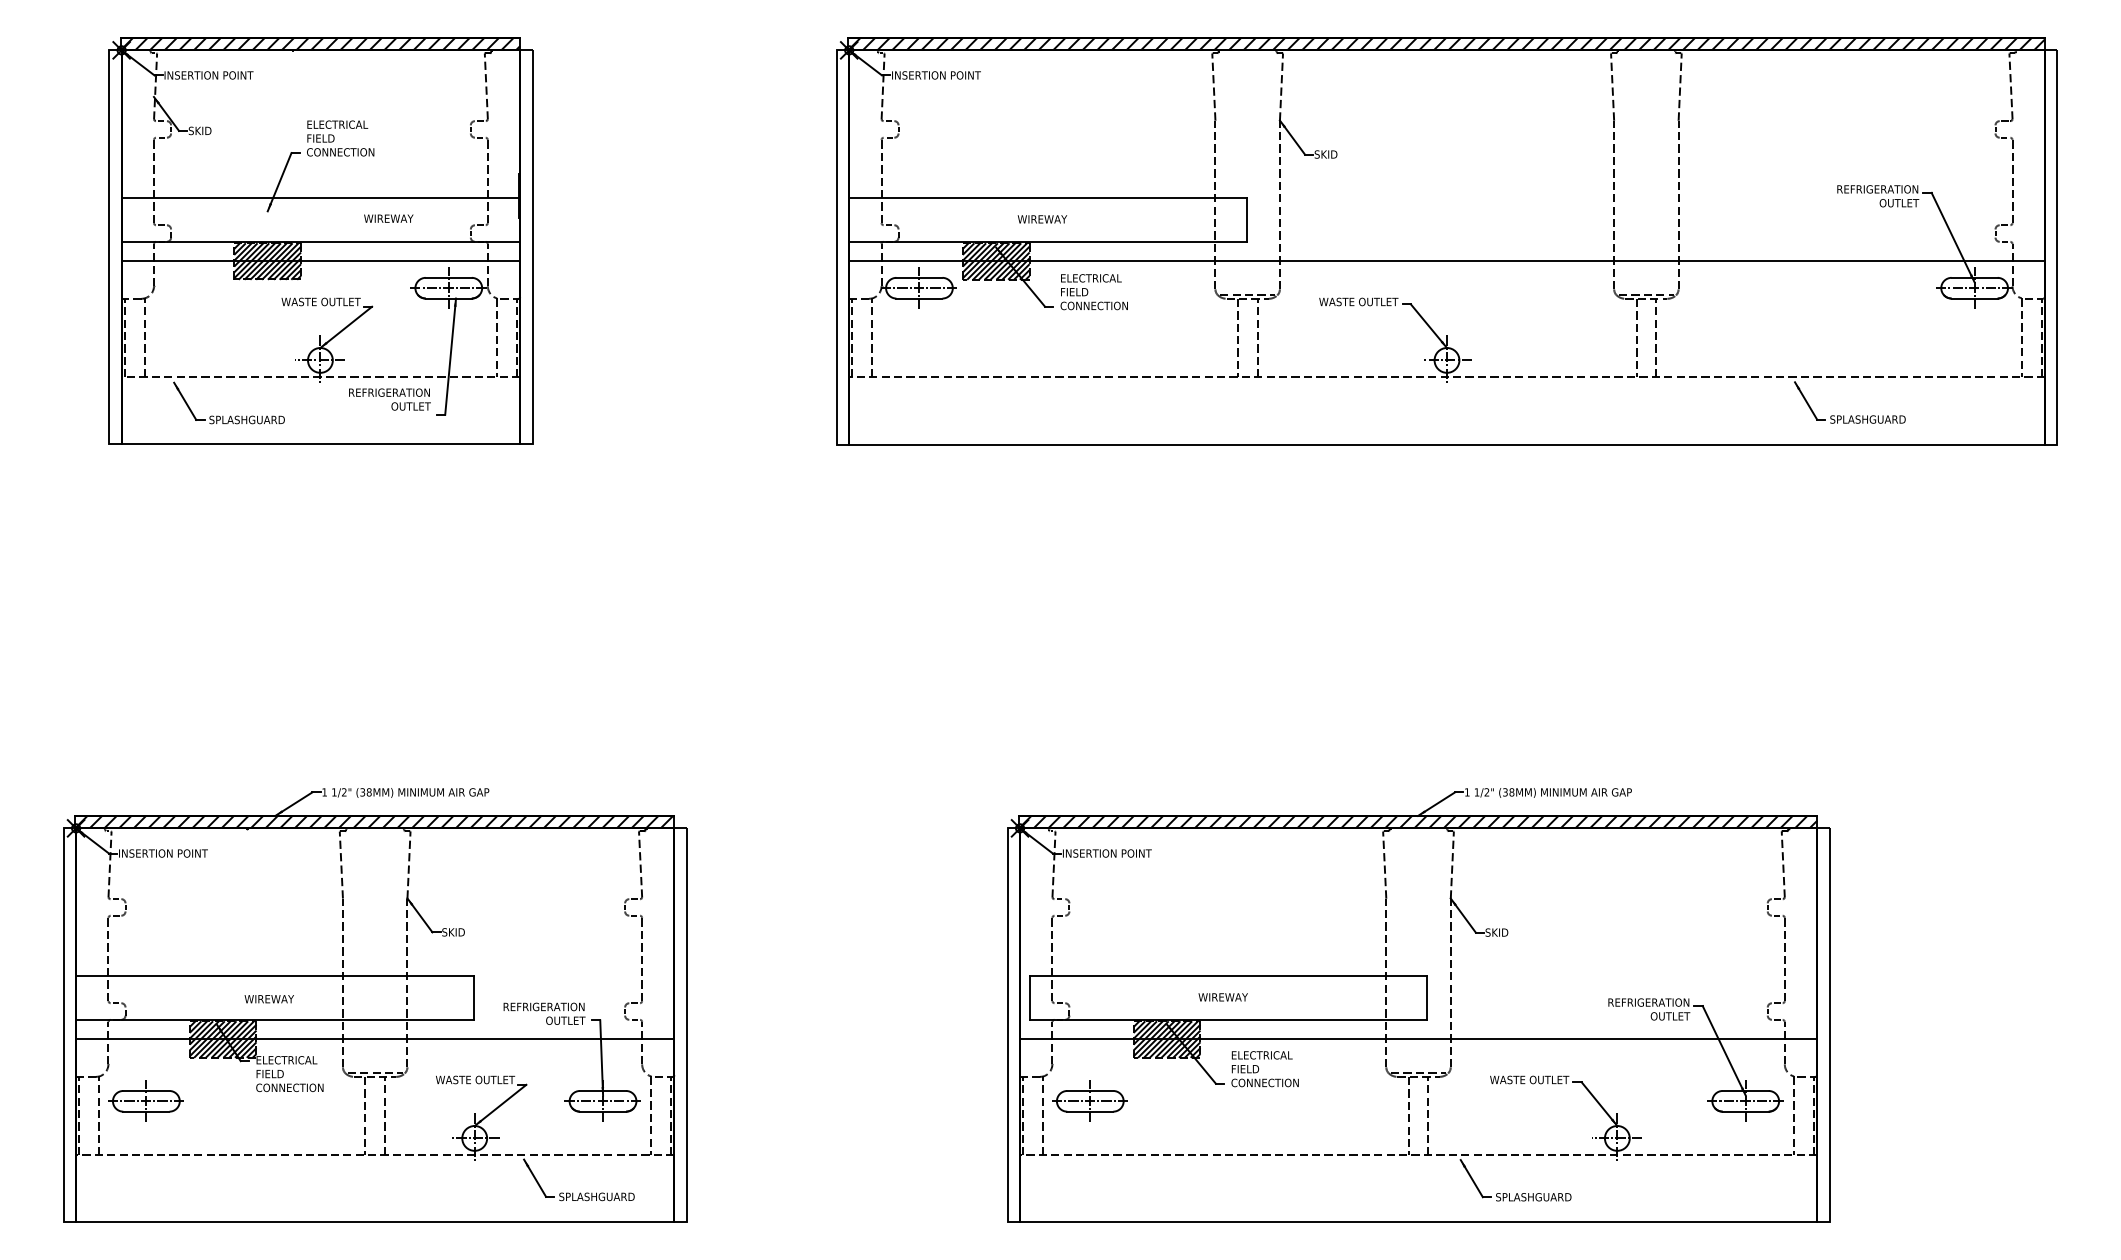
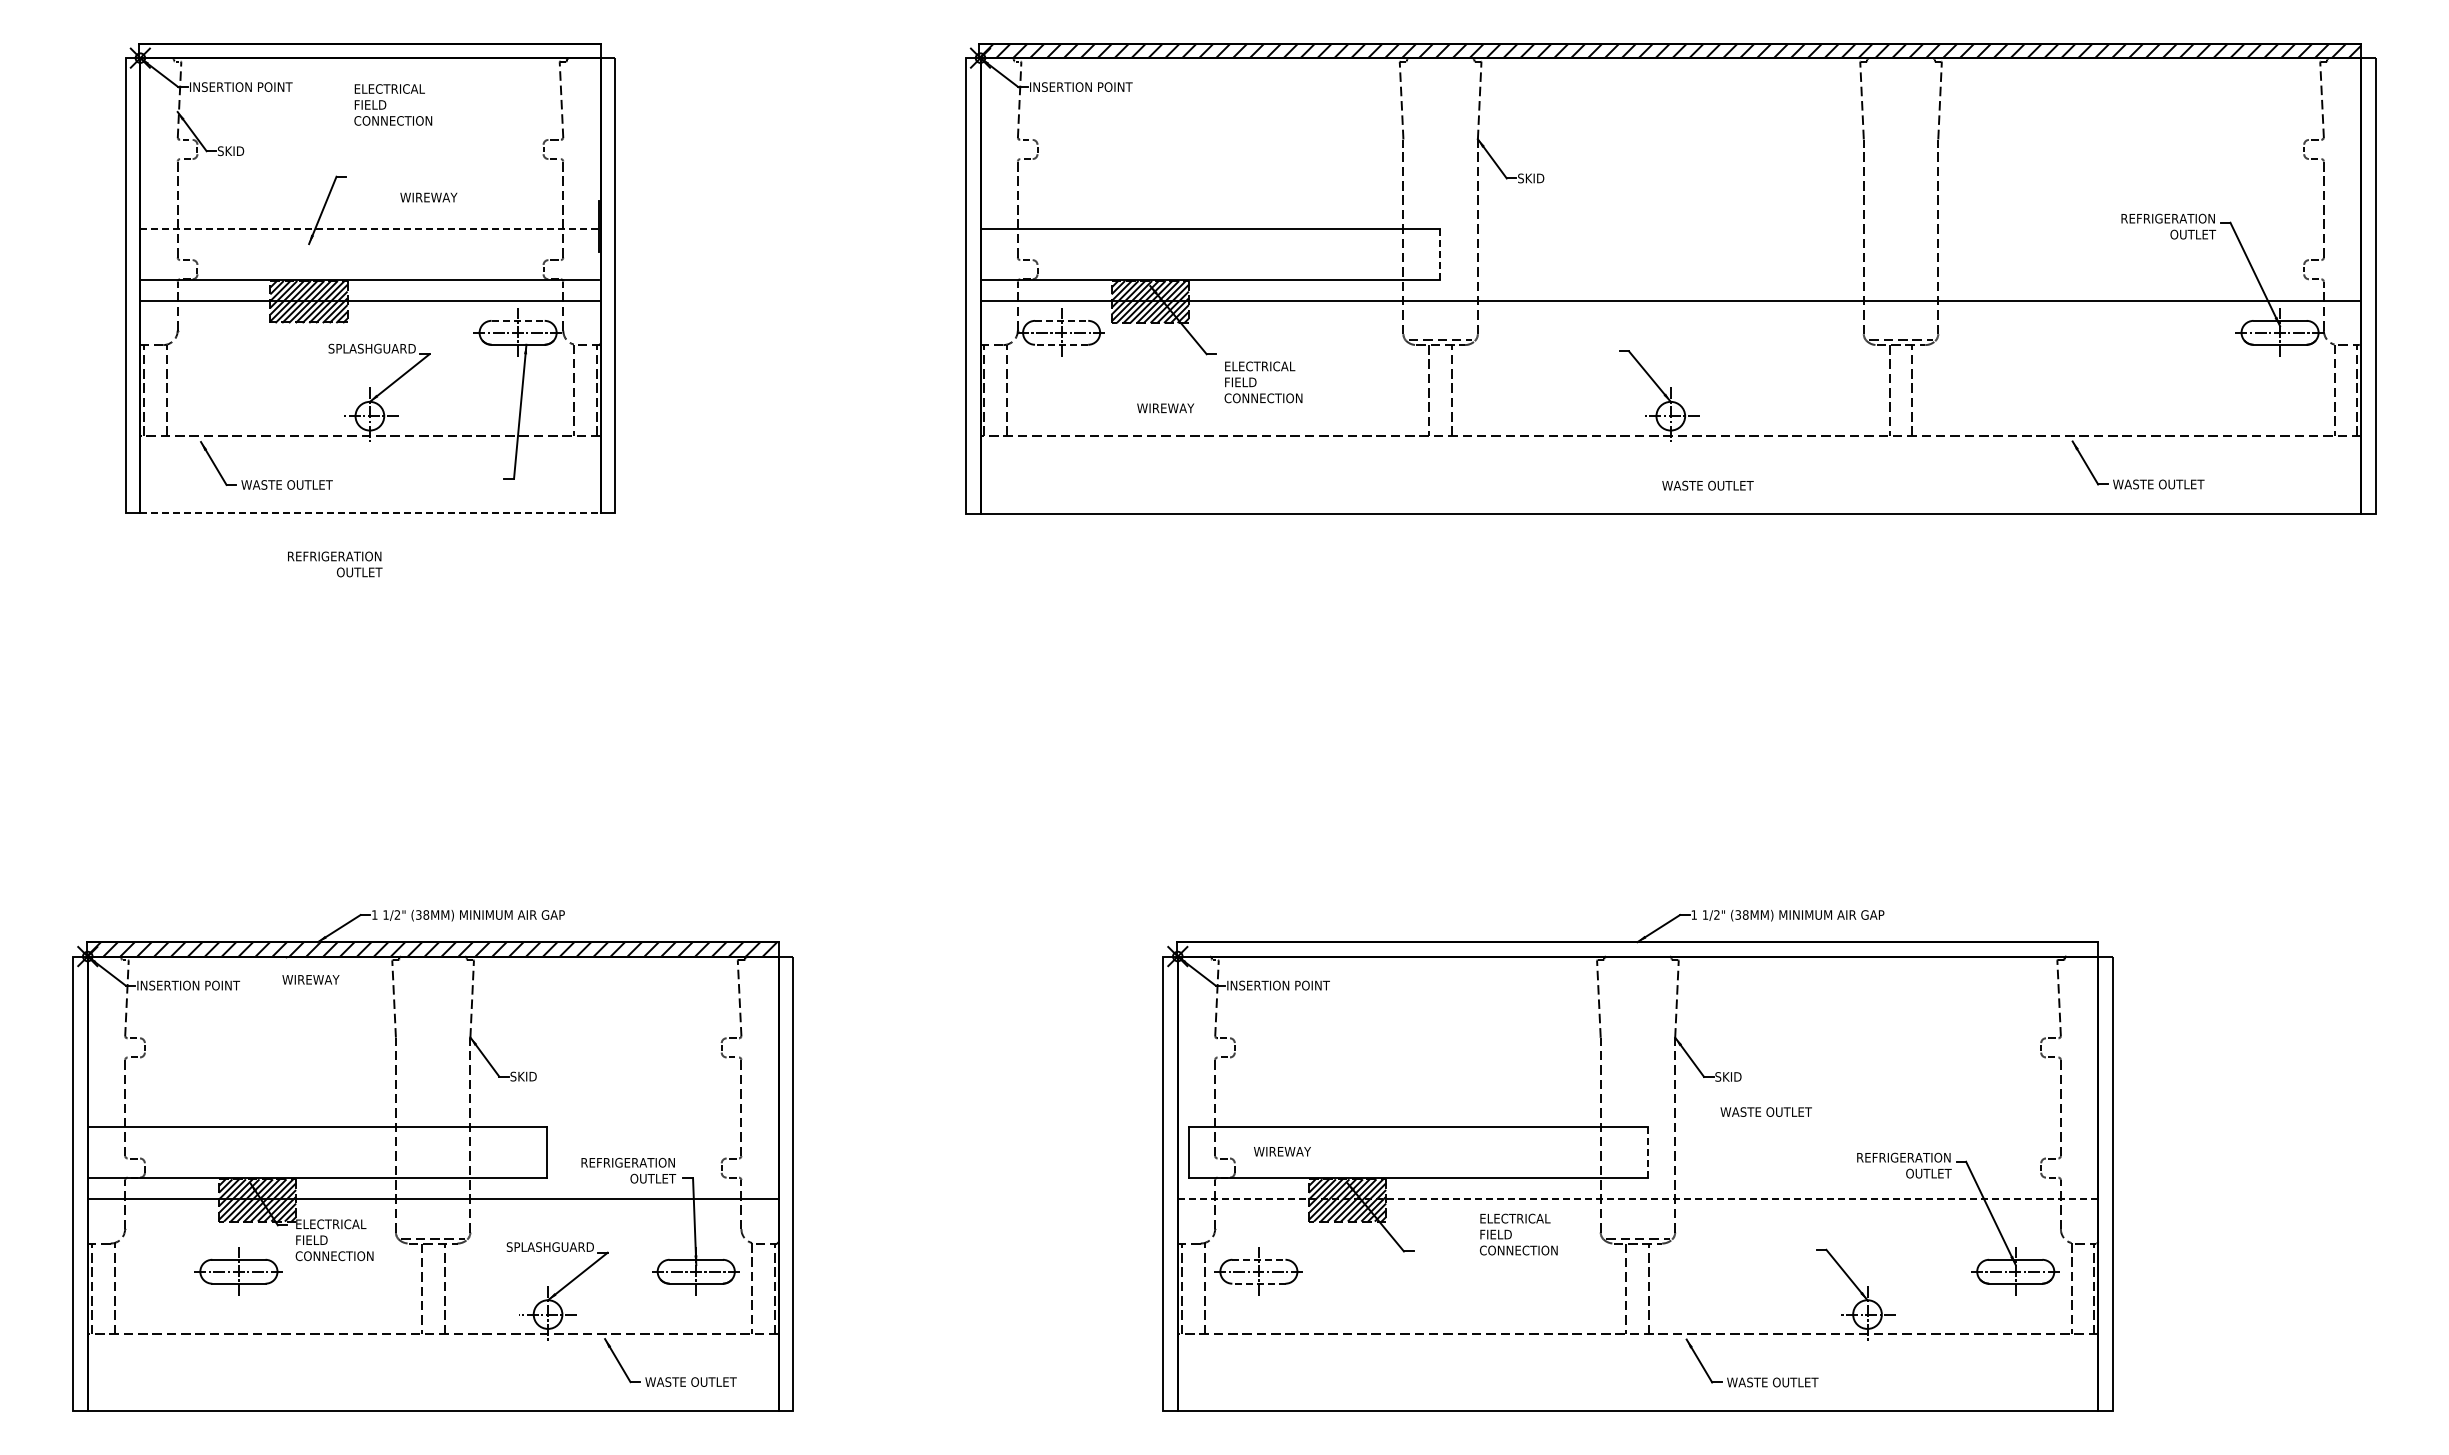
hatch: (320, 43) -> (369, 50), removed
text: (340, 138) -> (393, 104), moved
line: (320, 197) -> (369, 228), solid -> dashed
text: (388, 218) -> (428, 197), moved
text: (1042, 219) -> (1165, 408), moved
line: (1246, 219) -> (1439, 253), solid -> dashed
line: (449, 277) -> (518, 320), solid -> dashed
line: (919, 277) -> (1061, 320), solid -> dashed
text: (1094, 292) -> (1263, 382), moved
line: (919, 298) -> (1061, 344), solid -> dashed
text: (320, 301) -> (370, 348), WASTE OUTLET -> SPLASHGUARD
text: (1358, 301) -> (1707, 485), moved
text: (390, 399) -> (335, 564), moved
text: (248, 419) -> (286, 484), SPLASHGUARD -> WASTE OUTLET
text: (1869, 419) -> (2158, 484), SPLASHGUARD -> WASTE OUTLET
line: (321, 443) -> (371, 512), solid -> dashed
hatch: (1418, 822) -> (1637, 949), removed
text: (1223, 997) -> (1282, 1151), moved
text: (268, 998) -> (310, 979), moved
line: (1427, 998) -> (1648, 1152), solid -> dashed
line: (1419, 1038) -> (1638, 1199), solid -> dashed
text: (1264, 1069) -> (1518, 1234), moved
text: (475, 1079) -> (548, 1246), WASTE OUTLET -> SPLASHGUARD
text: (1529, 1079) -> (1765, 1111), moved
line: (1089, 1090) -> (1258, 1259), solid -> dashed
part: (146, 1101) -> (238, 1271), moved
line: (1089, 1111) -> (1258, 1283), solid -> dashed
text: (598, 1196) -> (690, 1381), SPLASHGUARD -> WASTE OUTLET
text: (1535, 1197) -> (1772, 1382), SPLASHGUARD -> WASTE OUTLET

